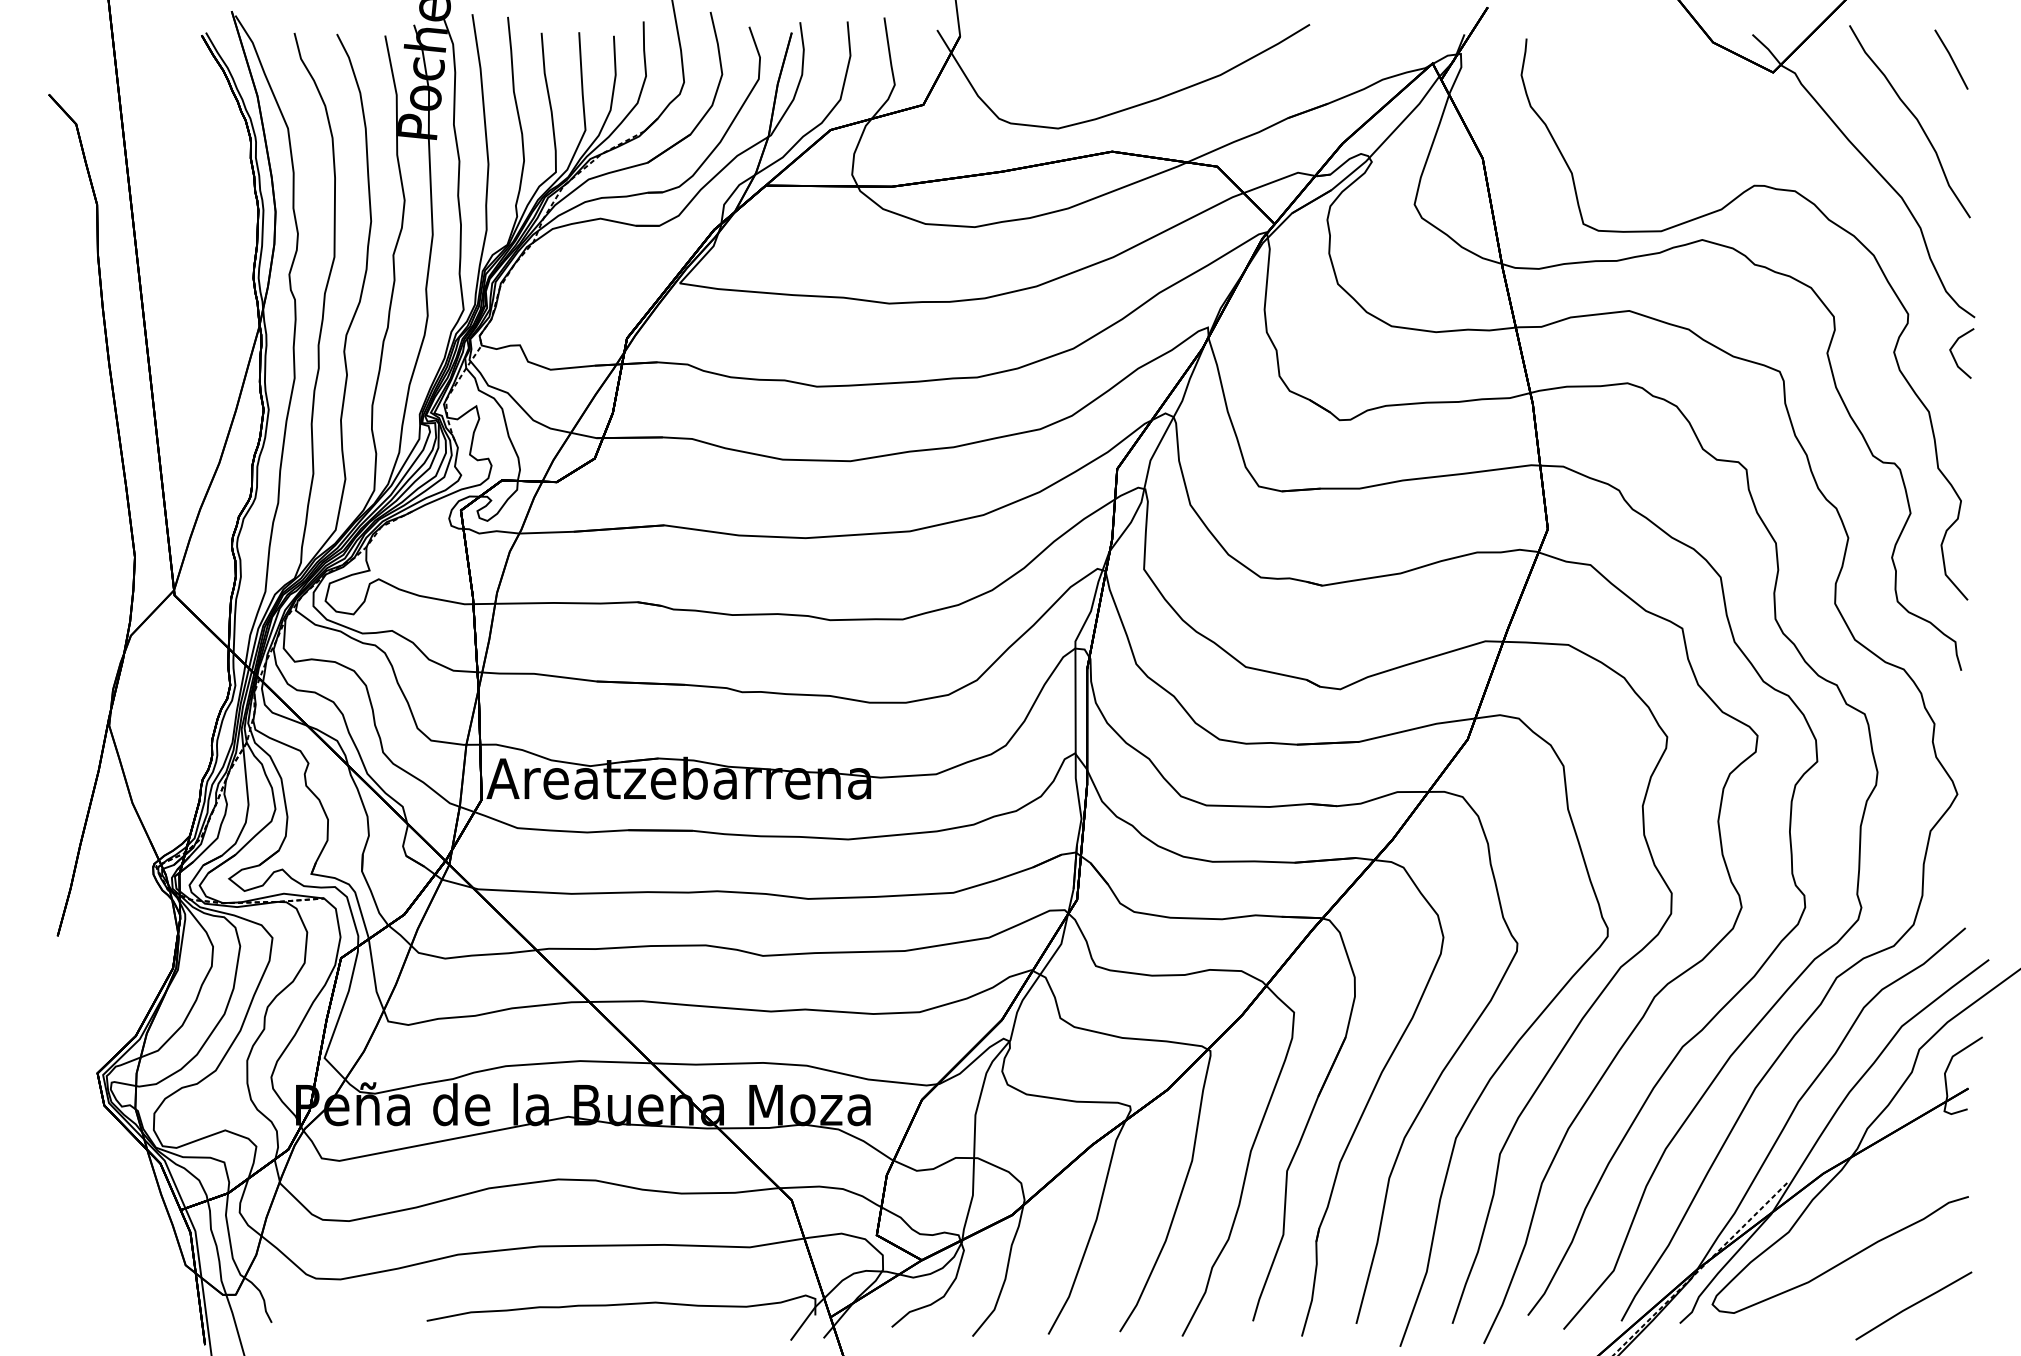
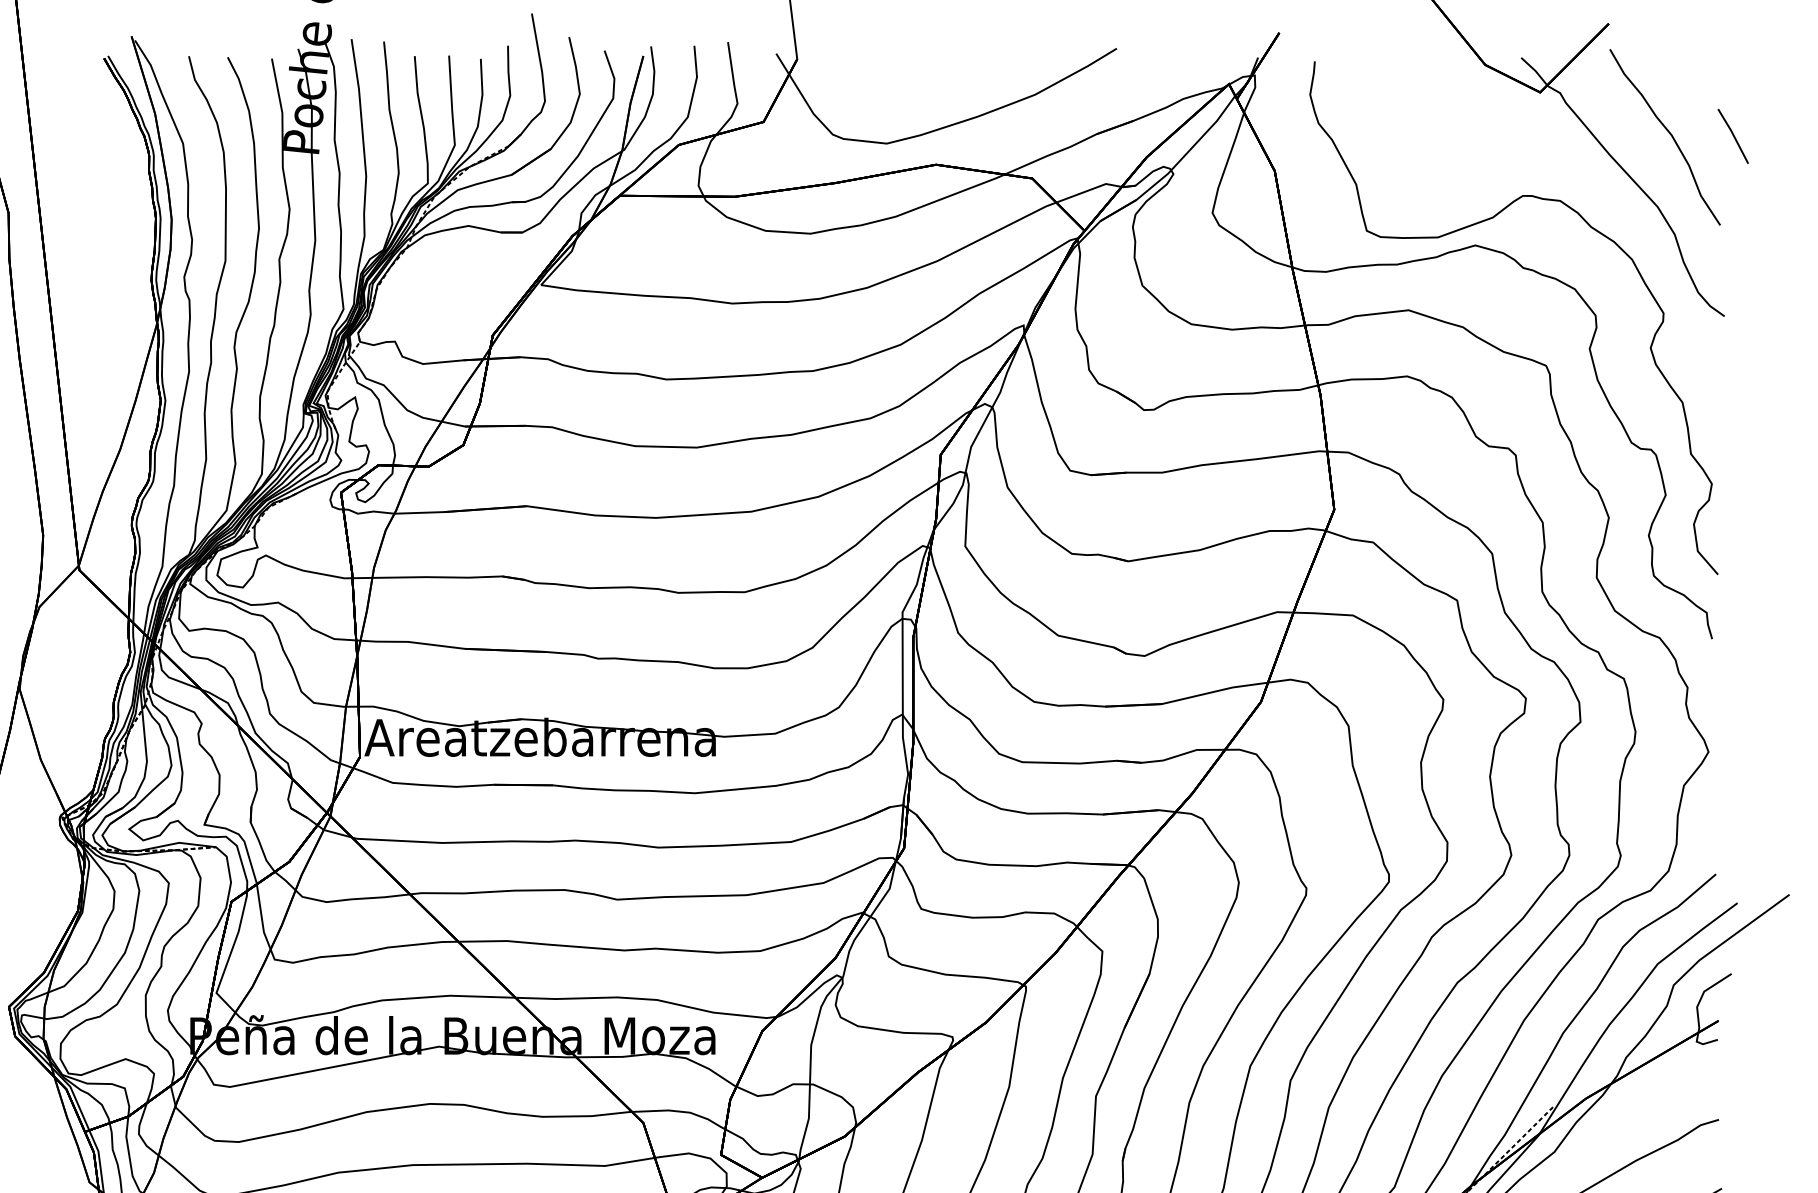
line: (1951, 59) -> (1733, 136), moved
line: (1954, 356) -> (1705, 351), removed

